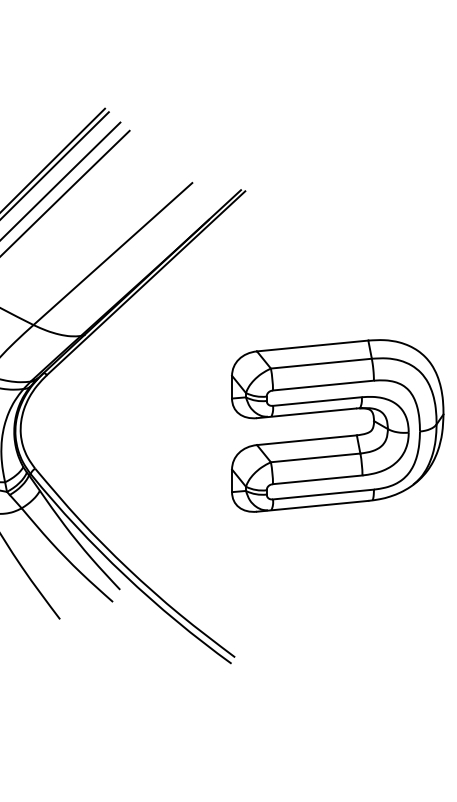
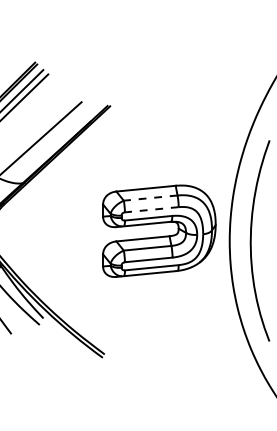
line: (321, 364) -> (150, 198), solid -> dashed
line: (322, 385) -> (151, 209), solid -> dashed

